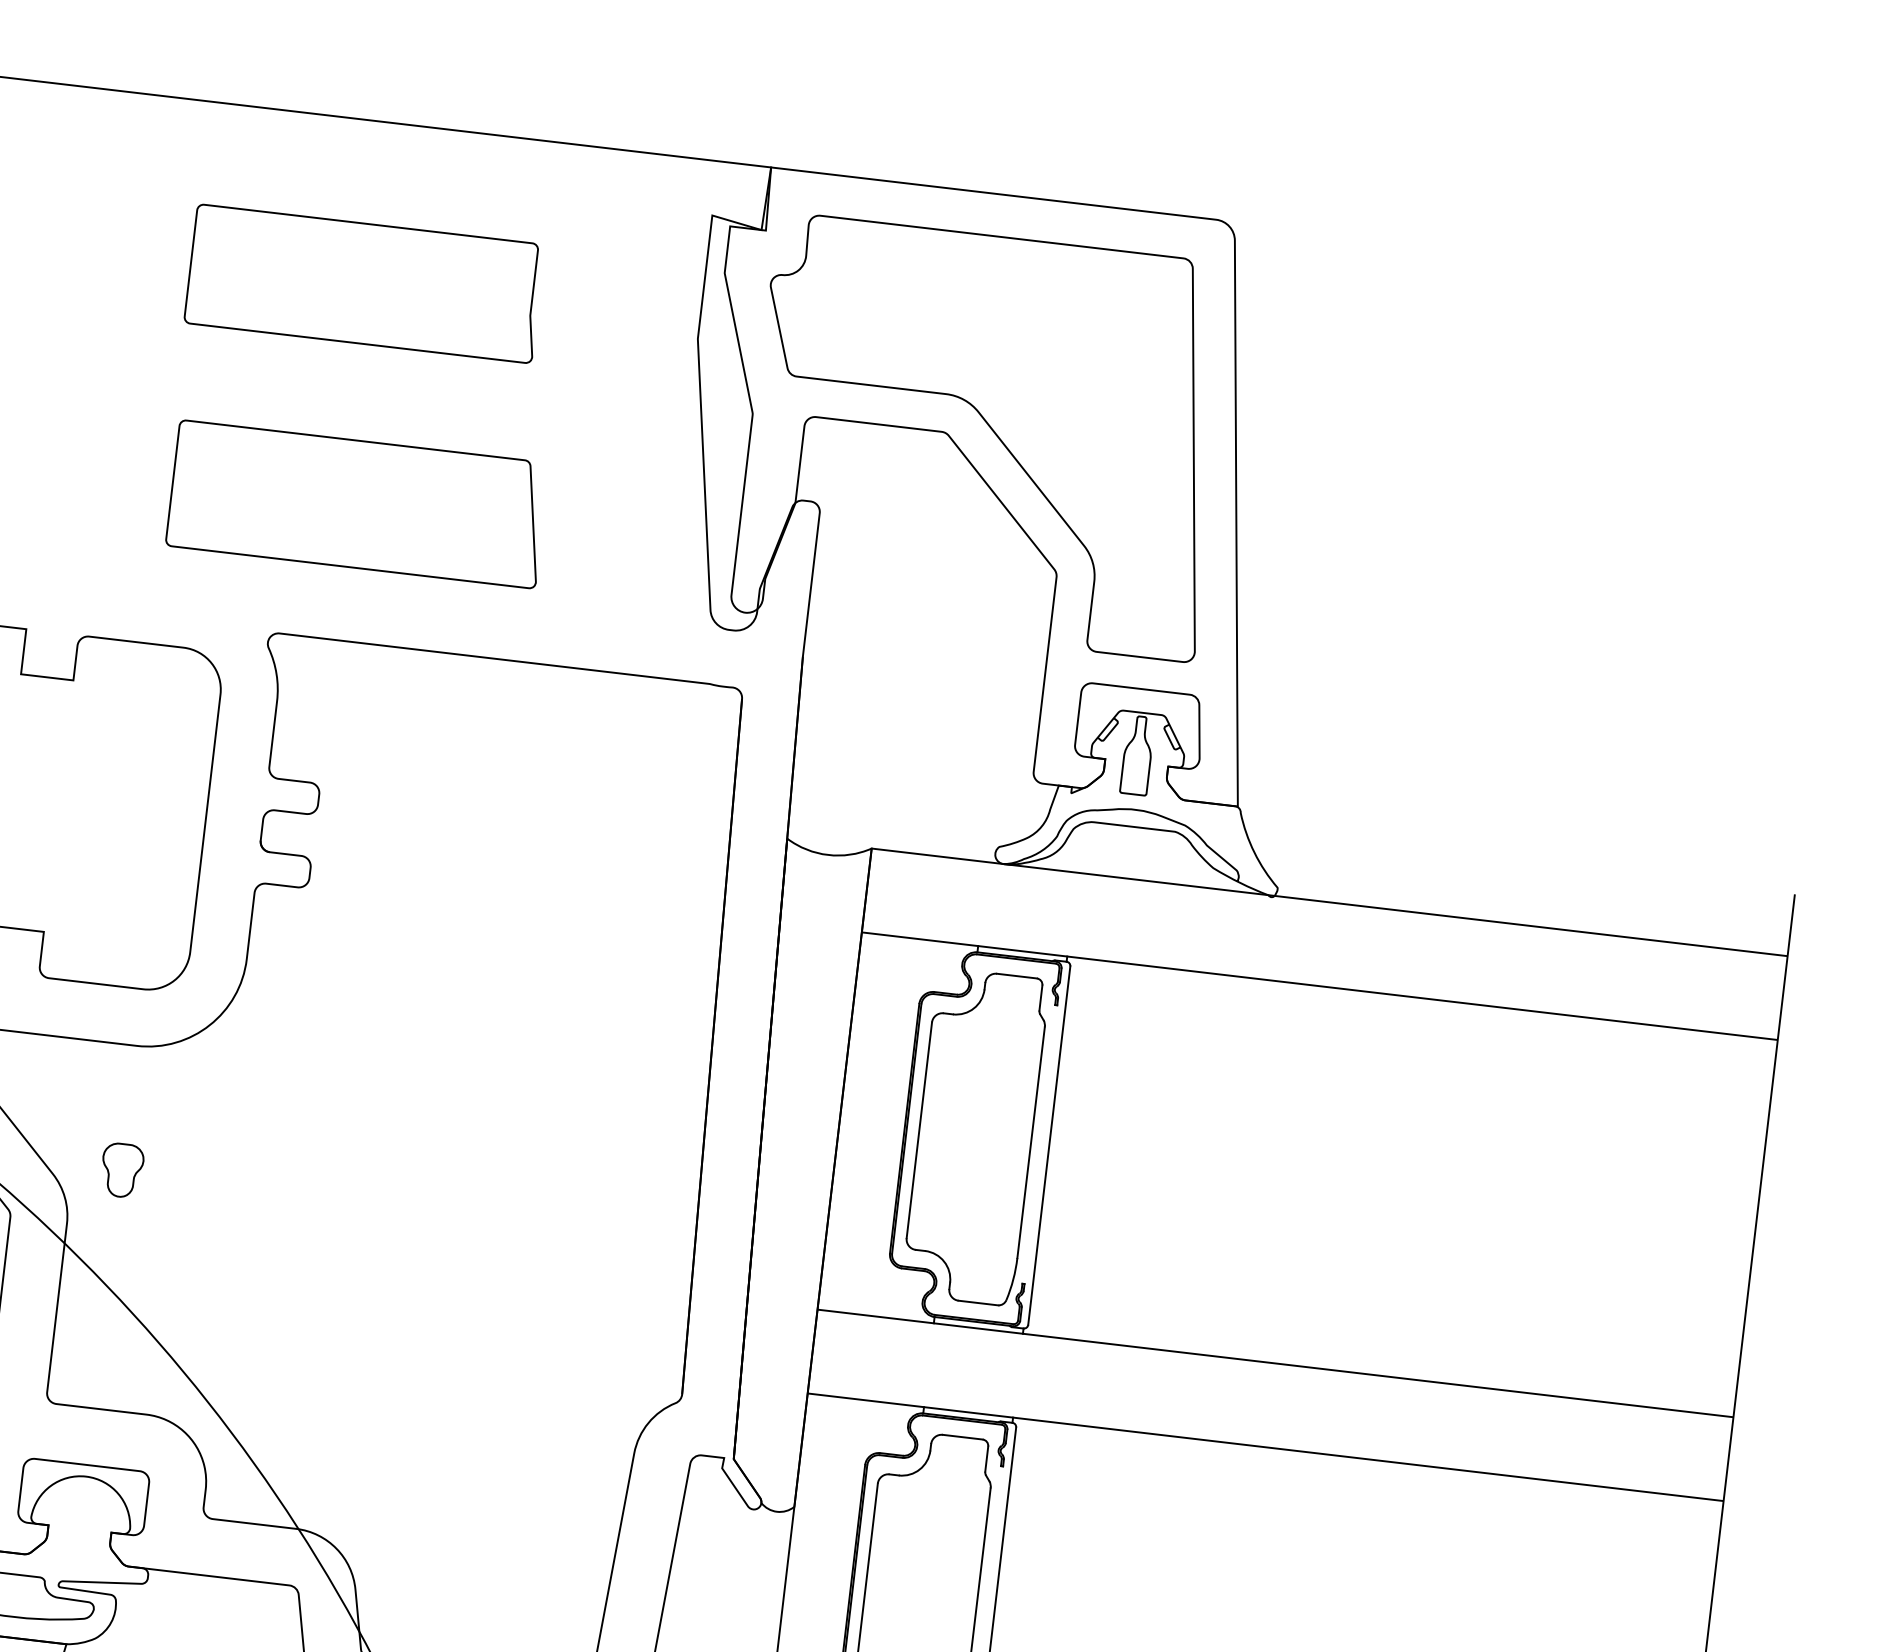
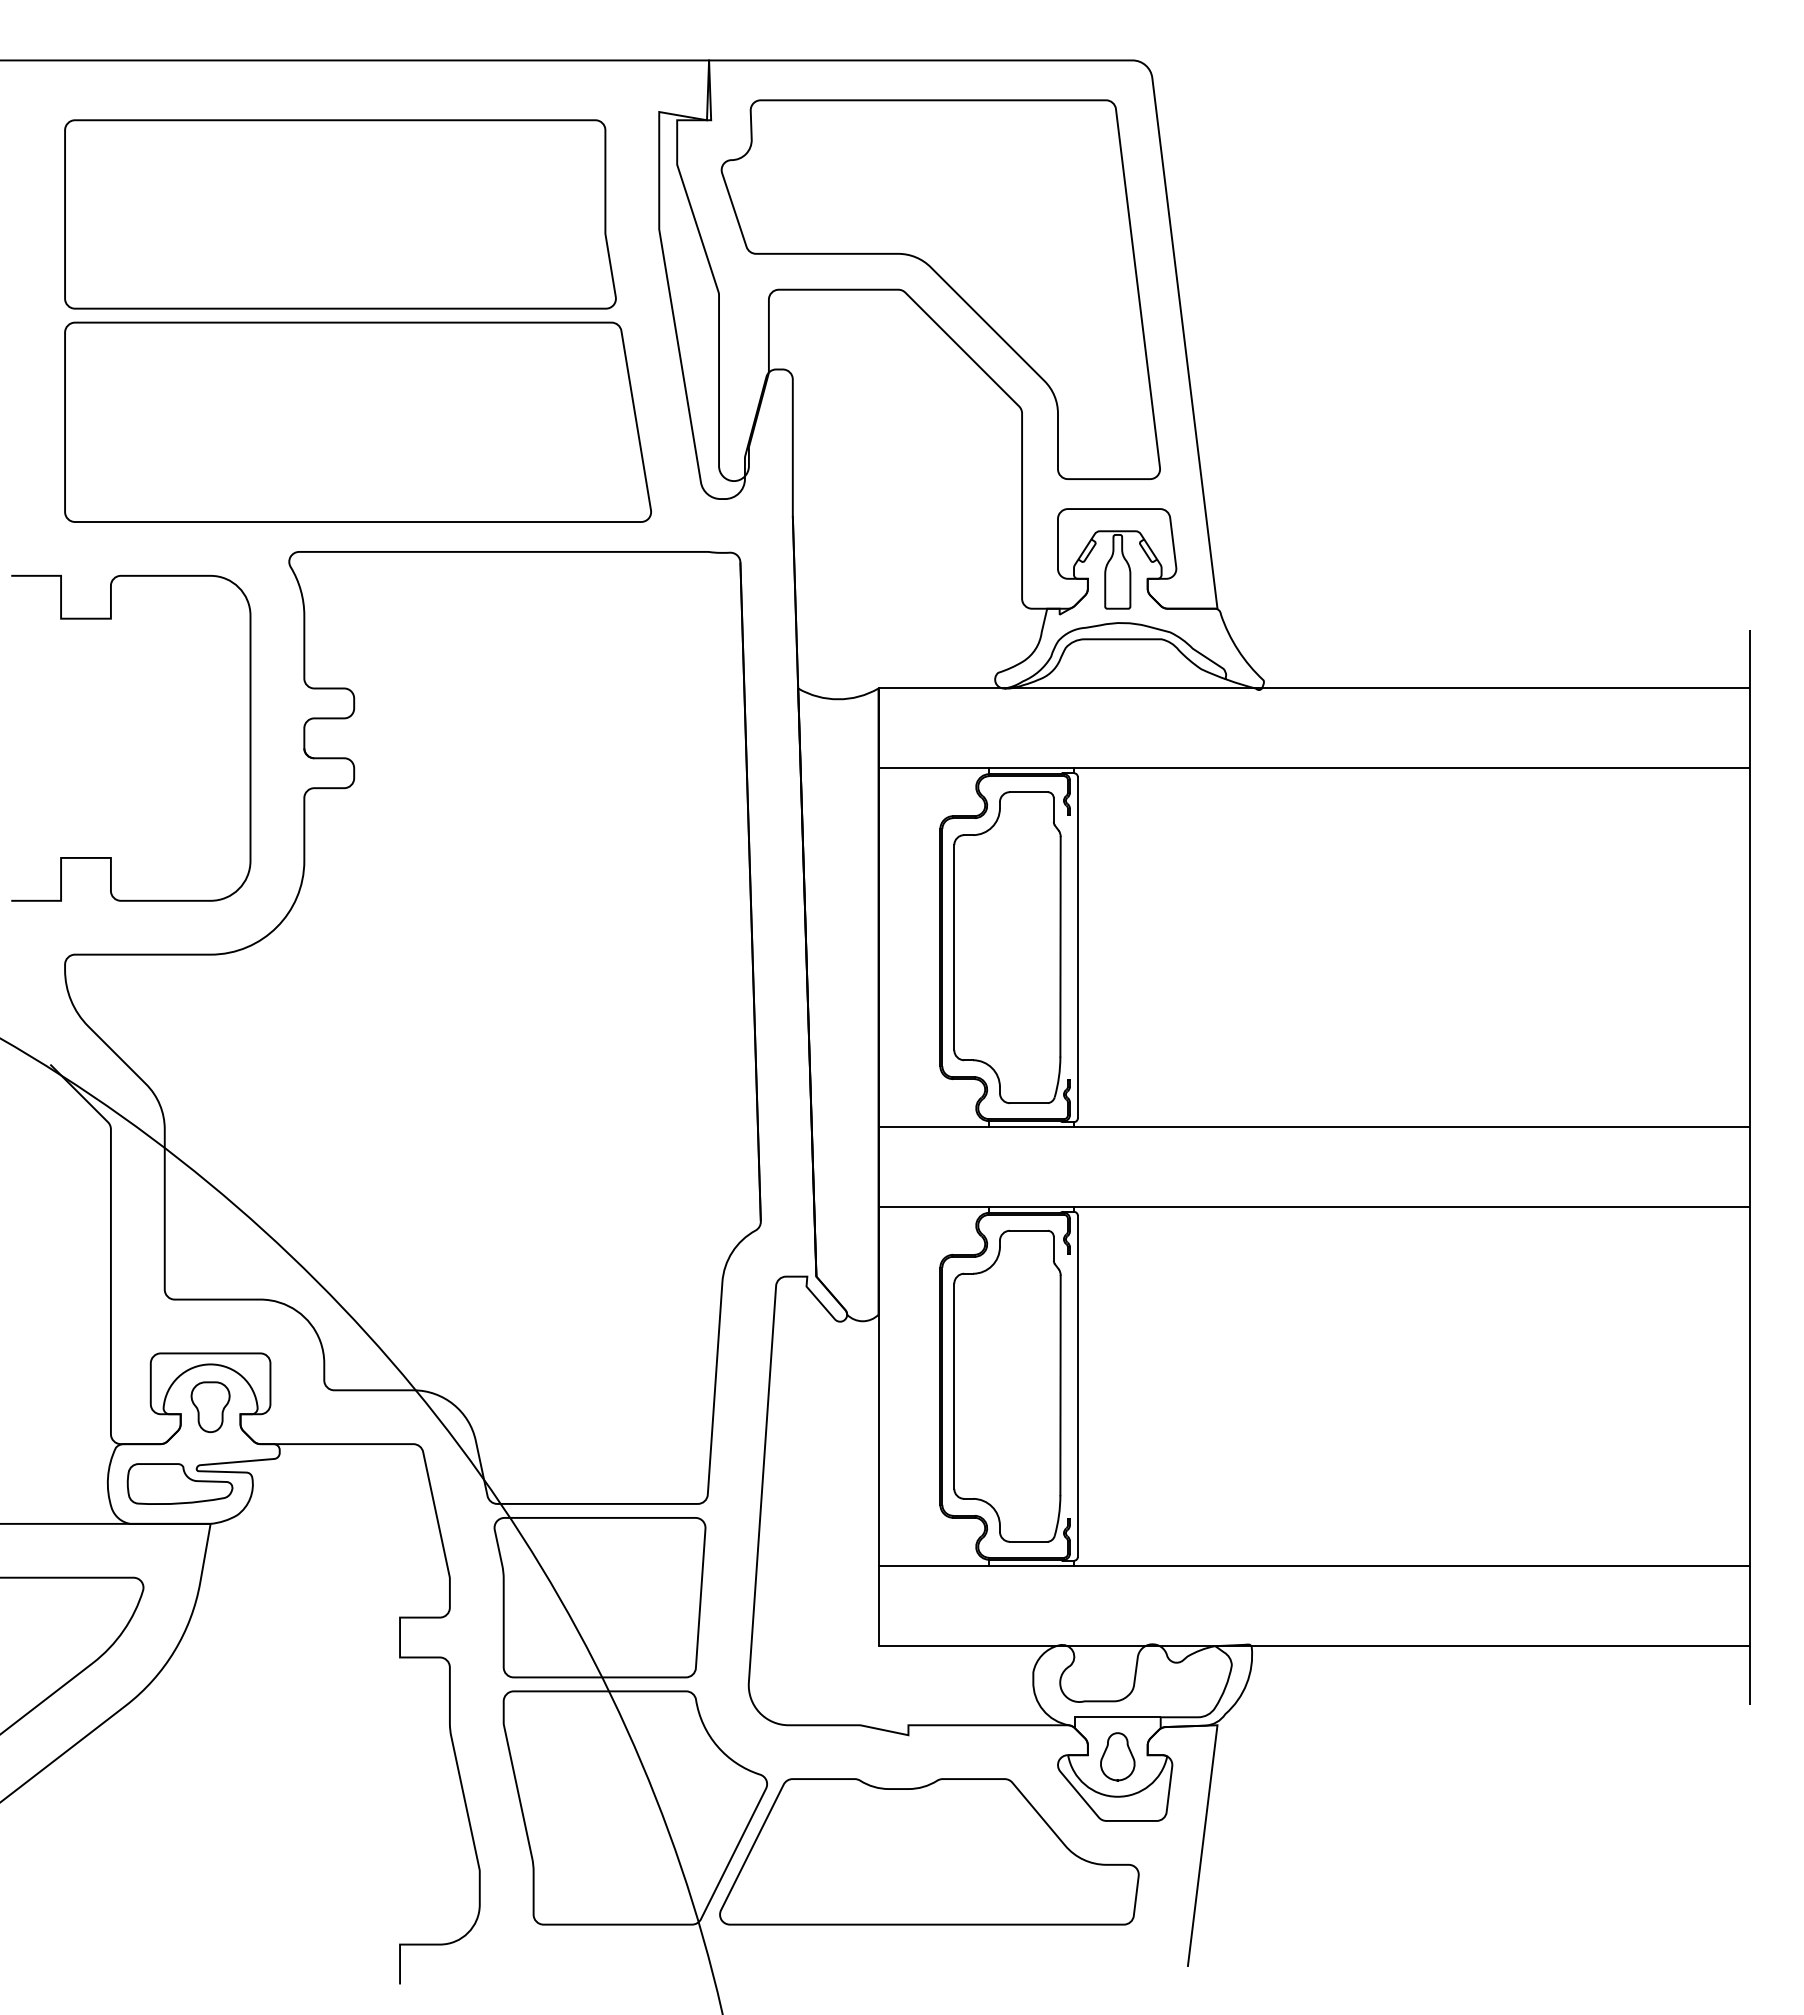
part: (364, 283) -> (340, 214), size x1.67
part: (358, 503) -> (358, 421), size x1.67
part: (122, 1169) -> (210, 1406), moved

